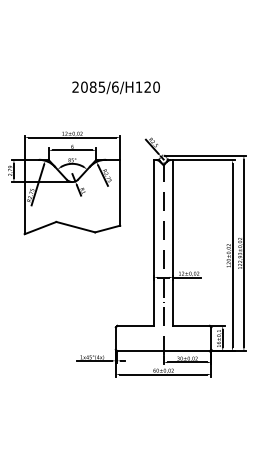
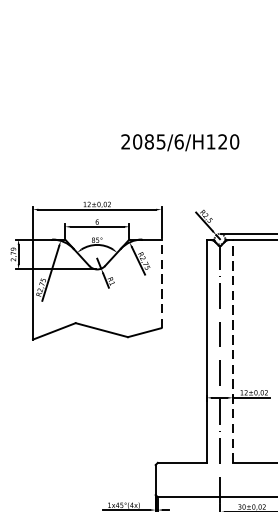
text: (115, 87) -> (179, 142), moved
line: (120, 192) -> (161, 283), solid -> dashed
line: (173, 243) -> (233, 352), solid -> dashed

